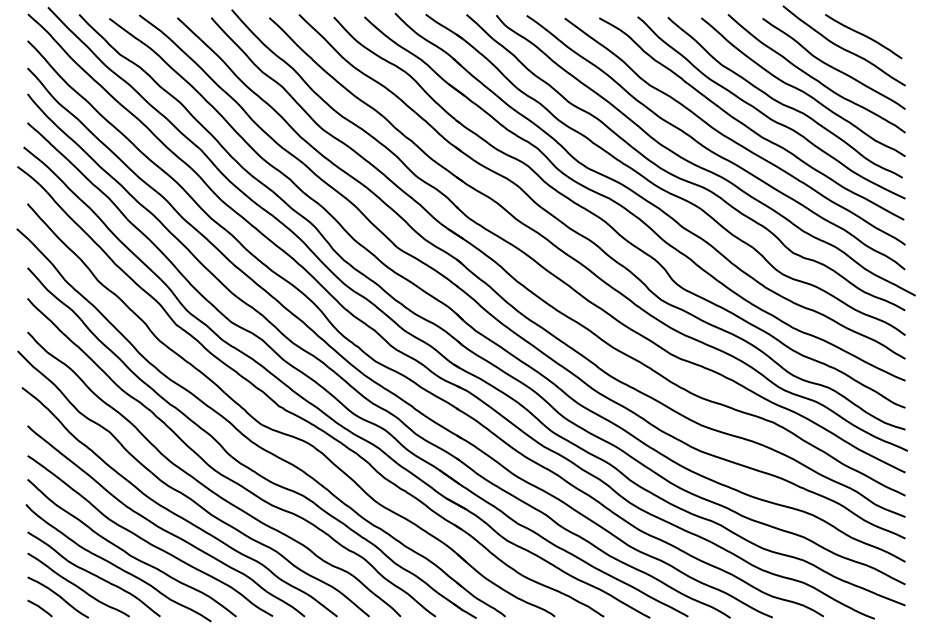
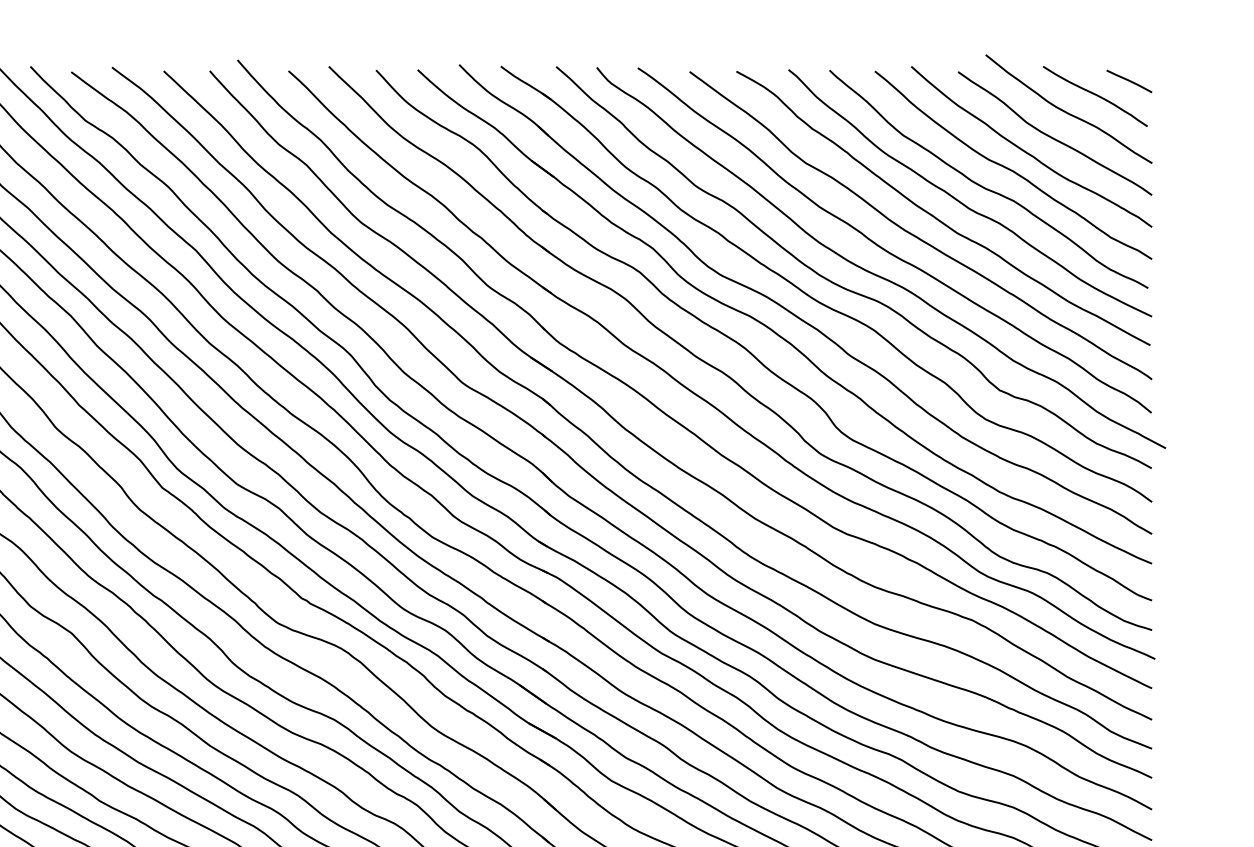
line: (888, 25) -> (1129, 81), added

